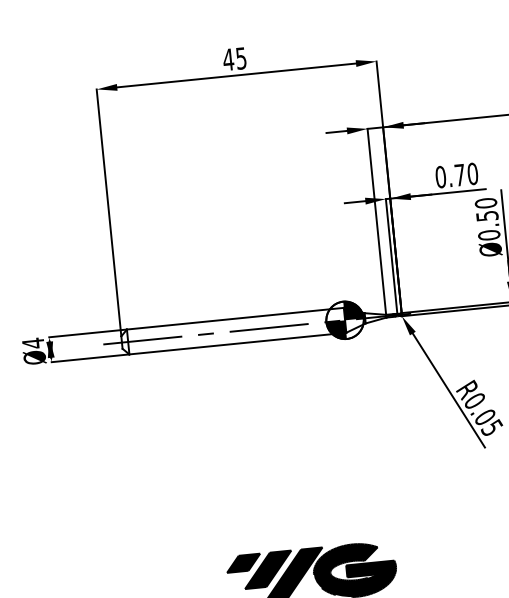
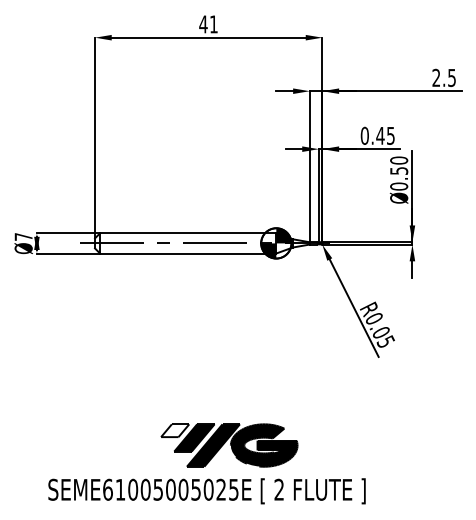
text: (240, 58) -> (213, 24), 45 -> 41
text: (466, 174) -> (385, 135), 0.70 -> 0.45
text: (33, 342) -> (23, 236), Ø4 -> Ø7
fill: (243, 562) -> (175, 430), removed

